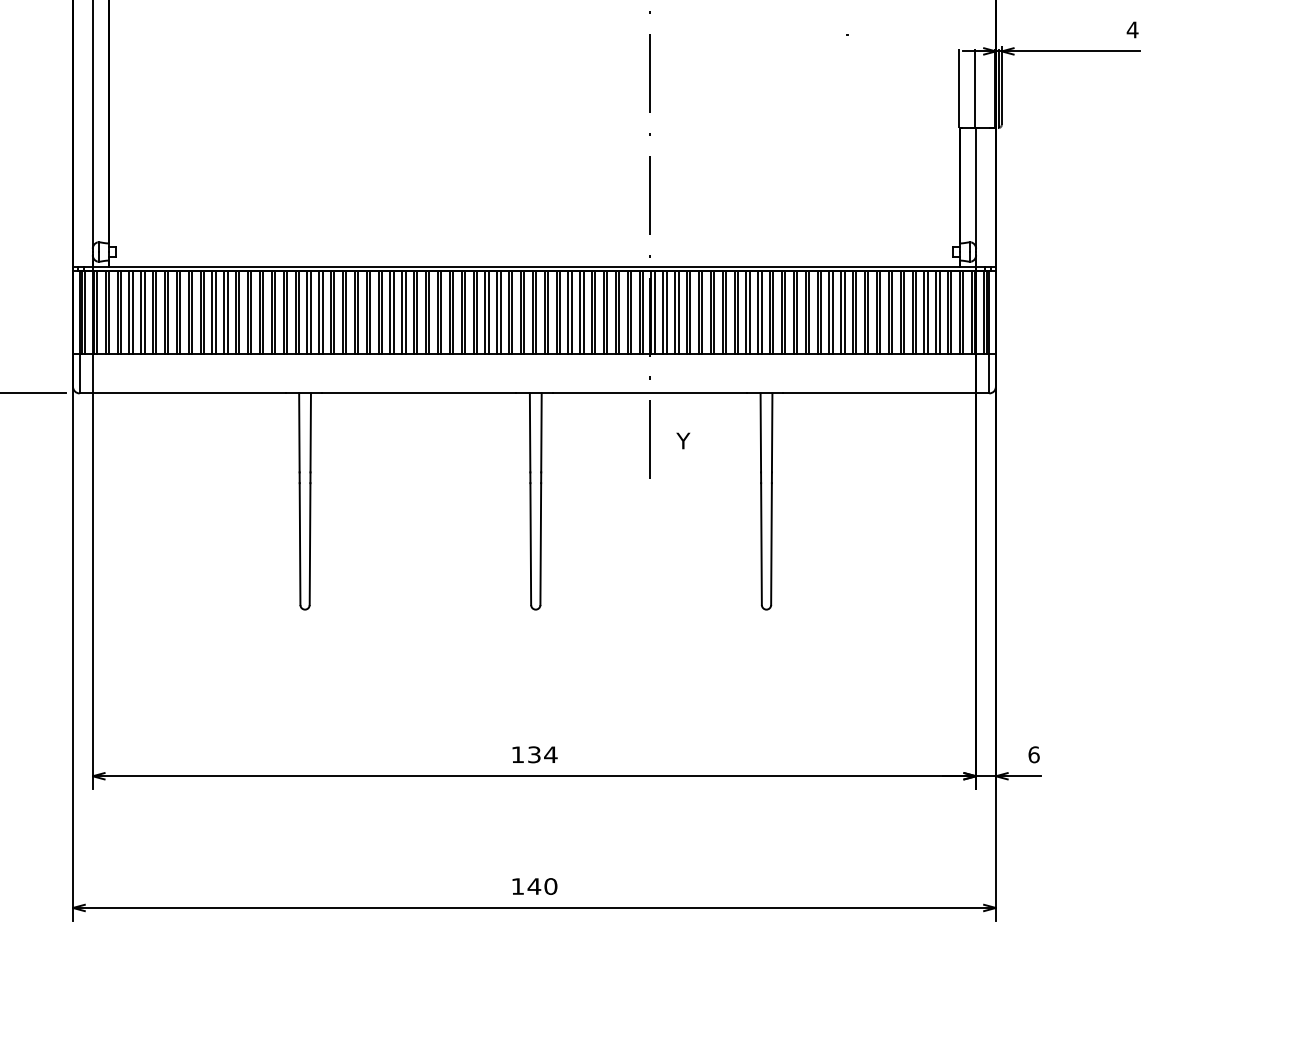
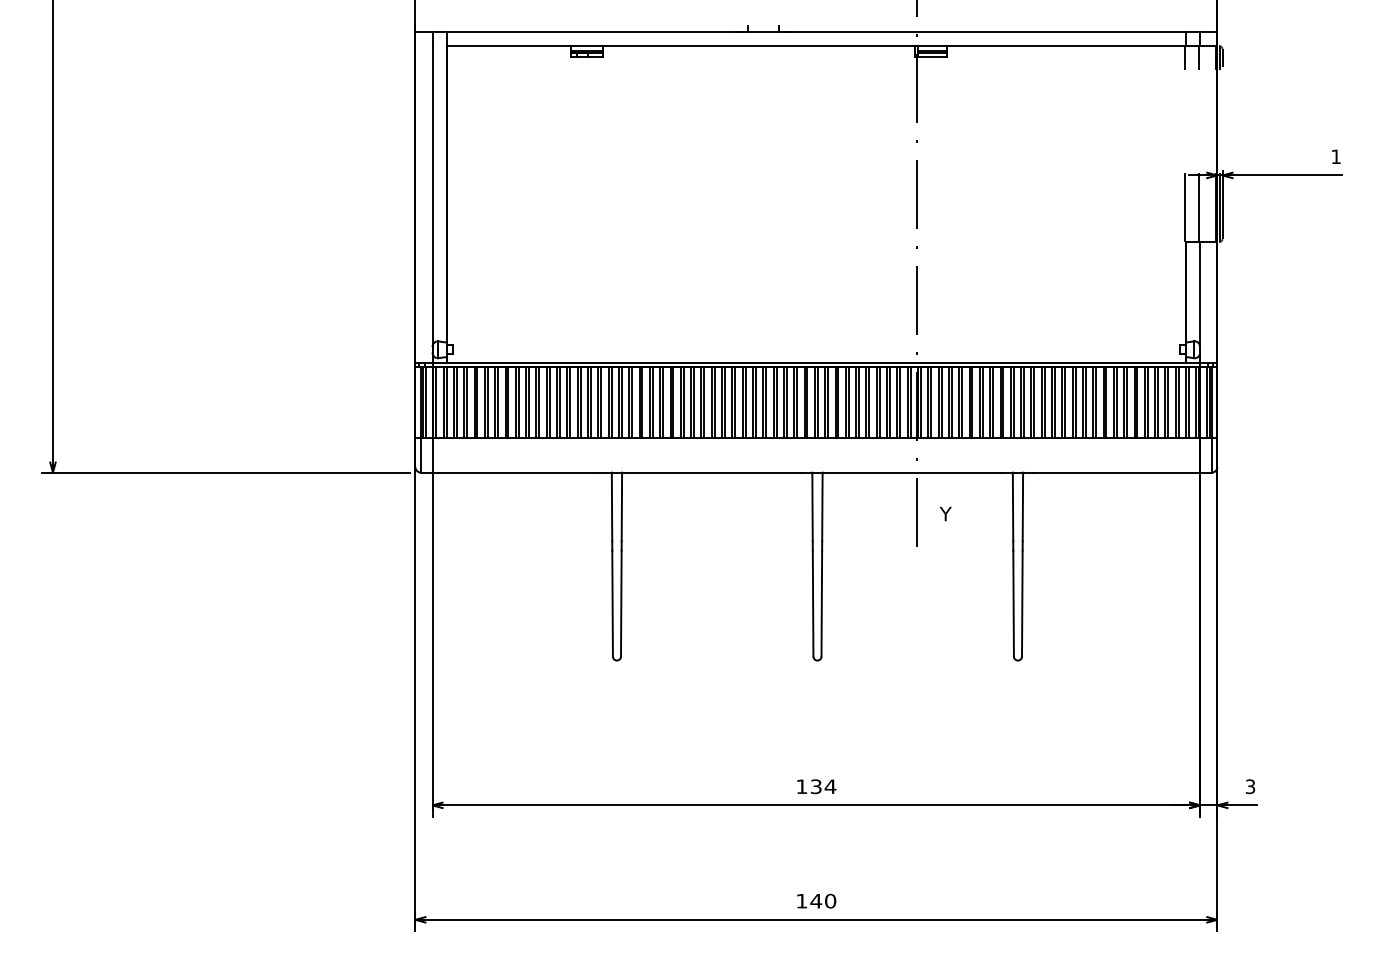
text: (1133, 29) -> (1336, 156), 4 -> 1
text: (1034, 754) -> (1250, 786), 6 -> 3

